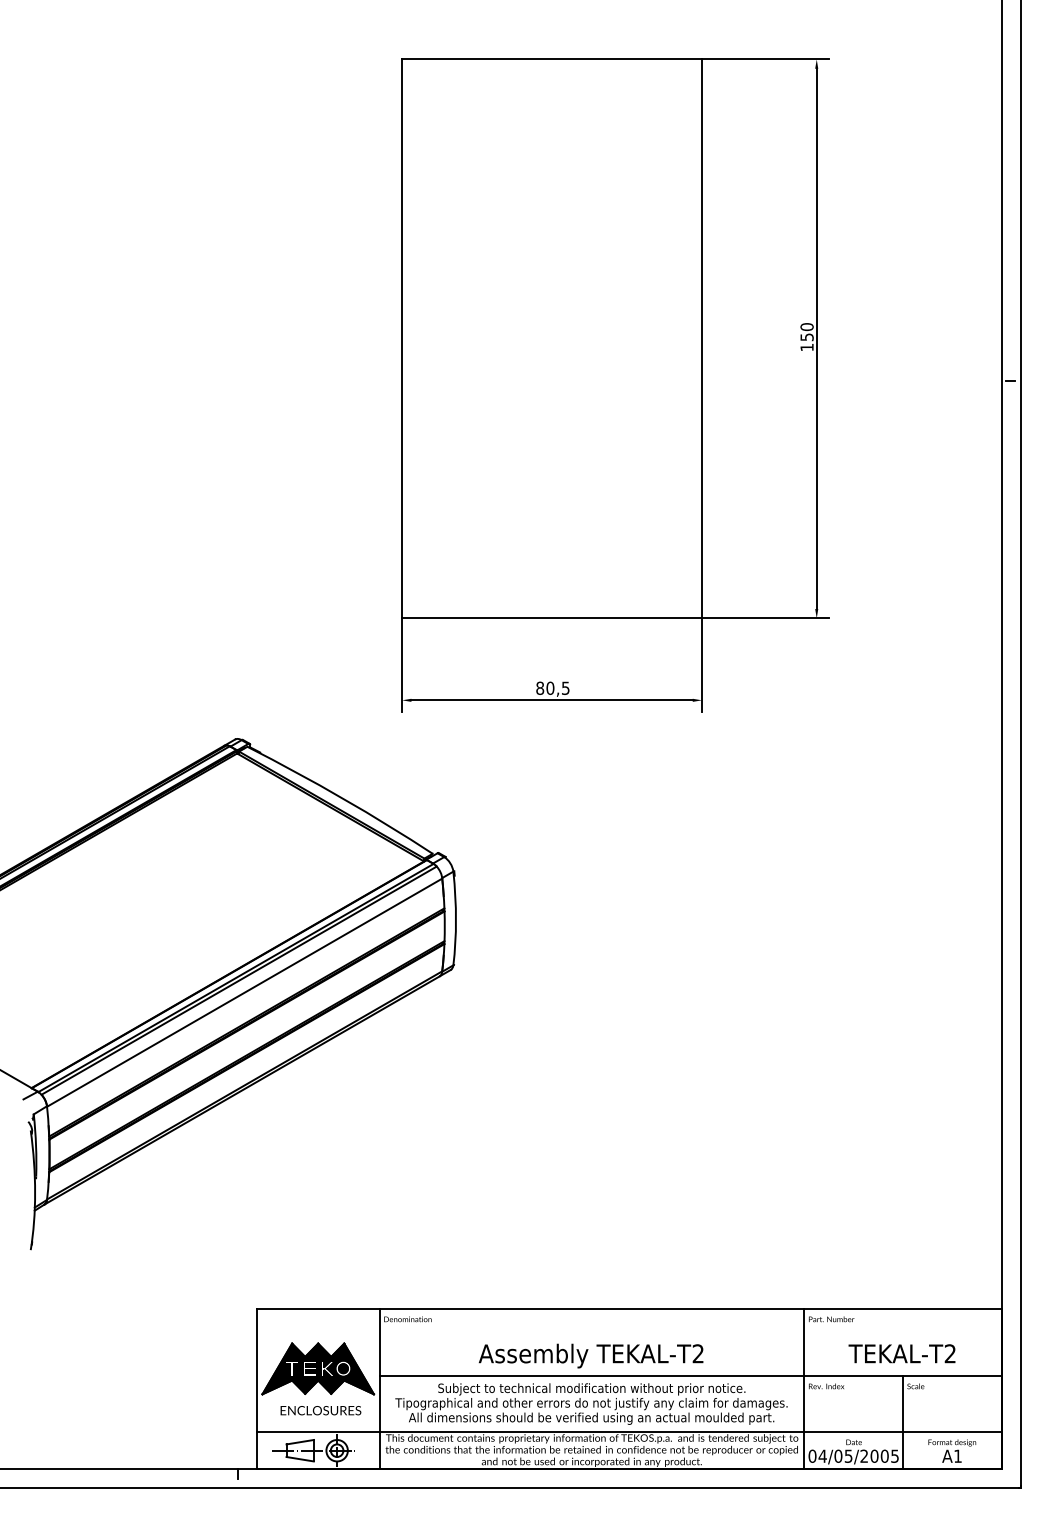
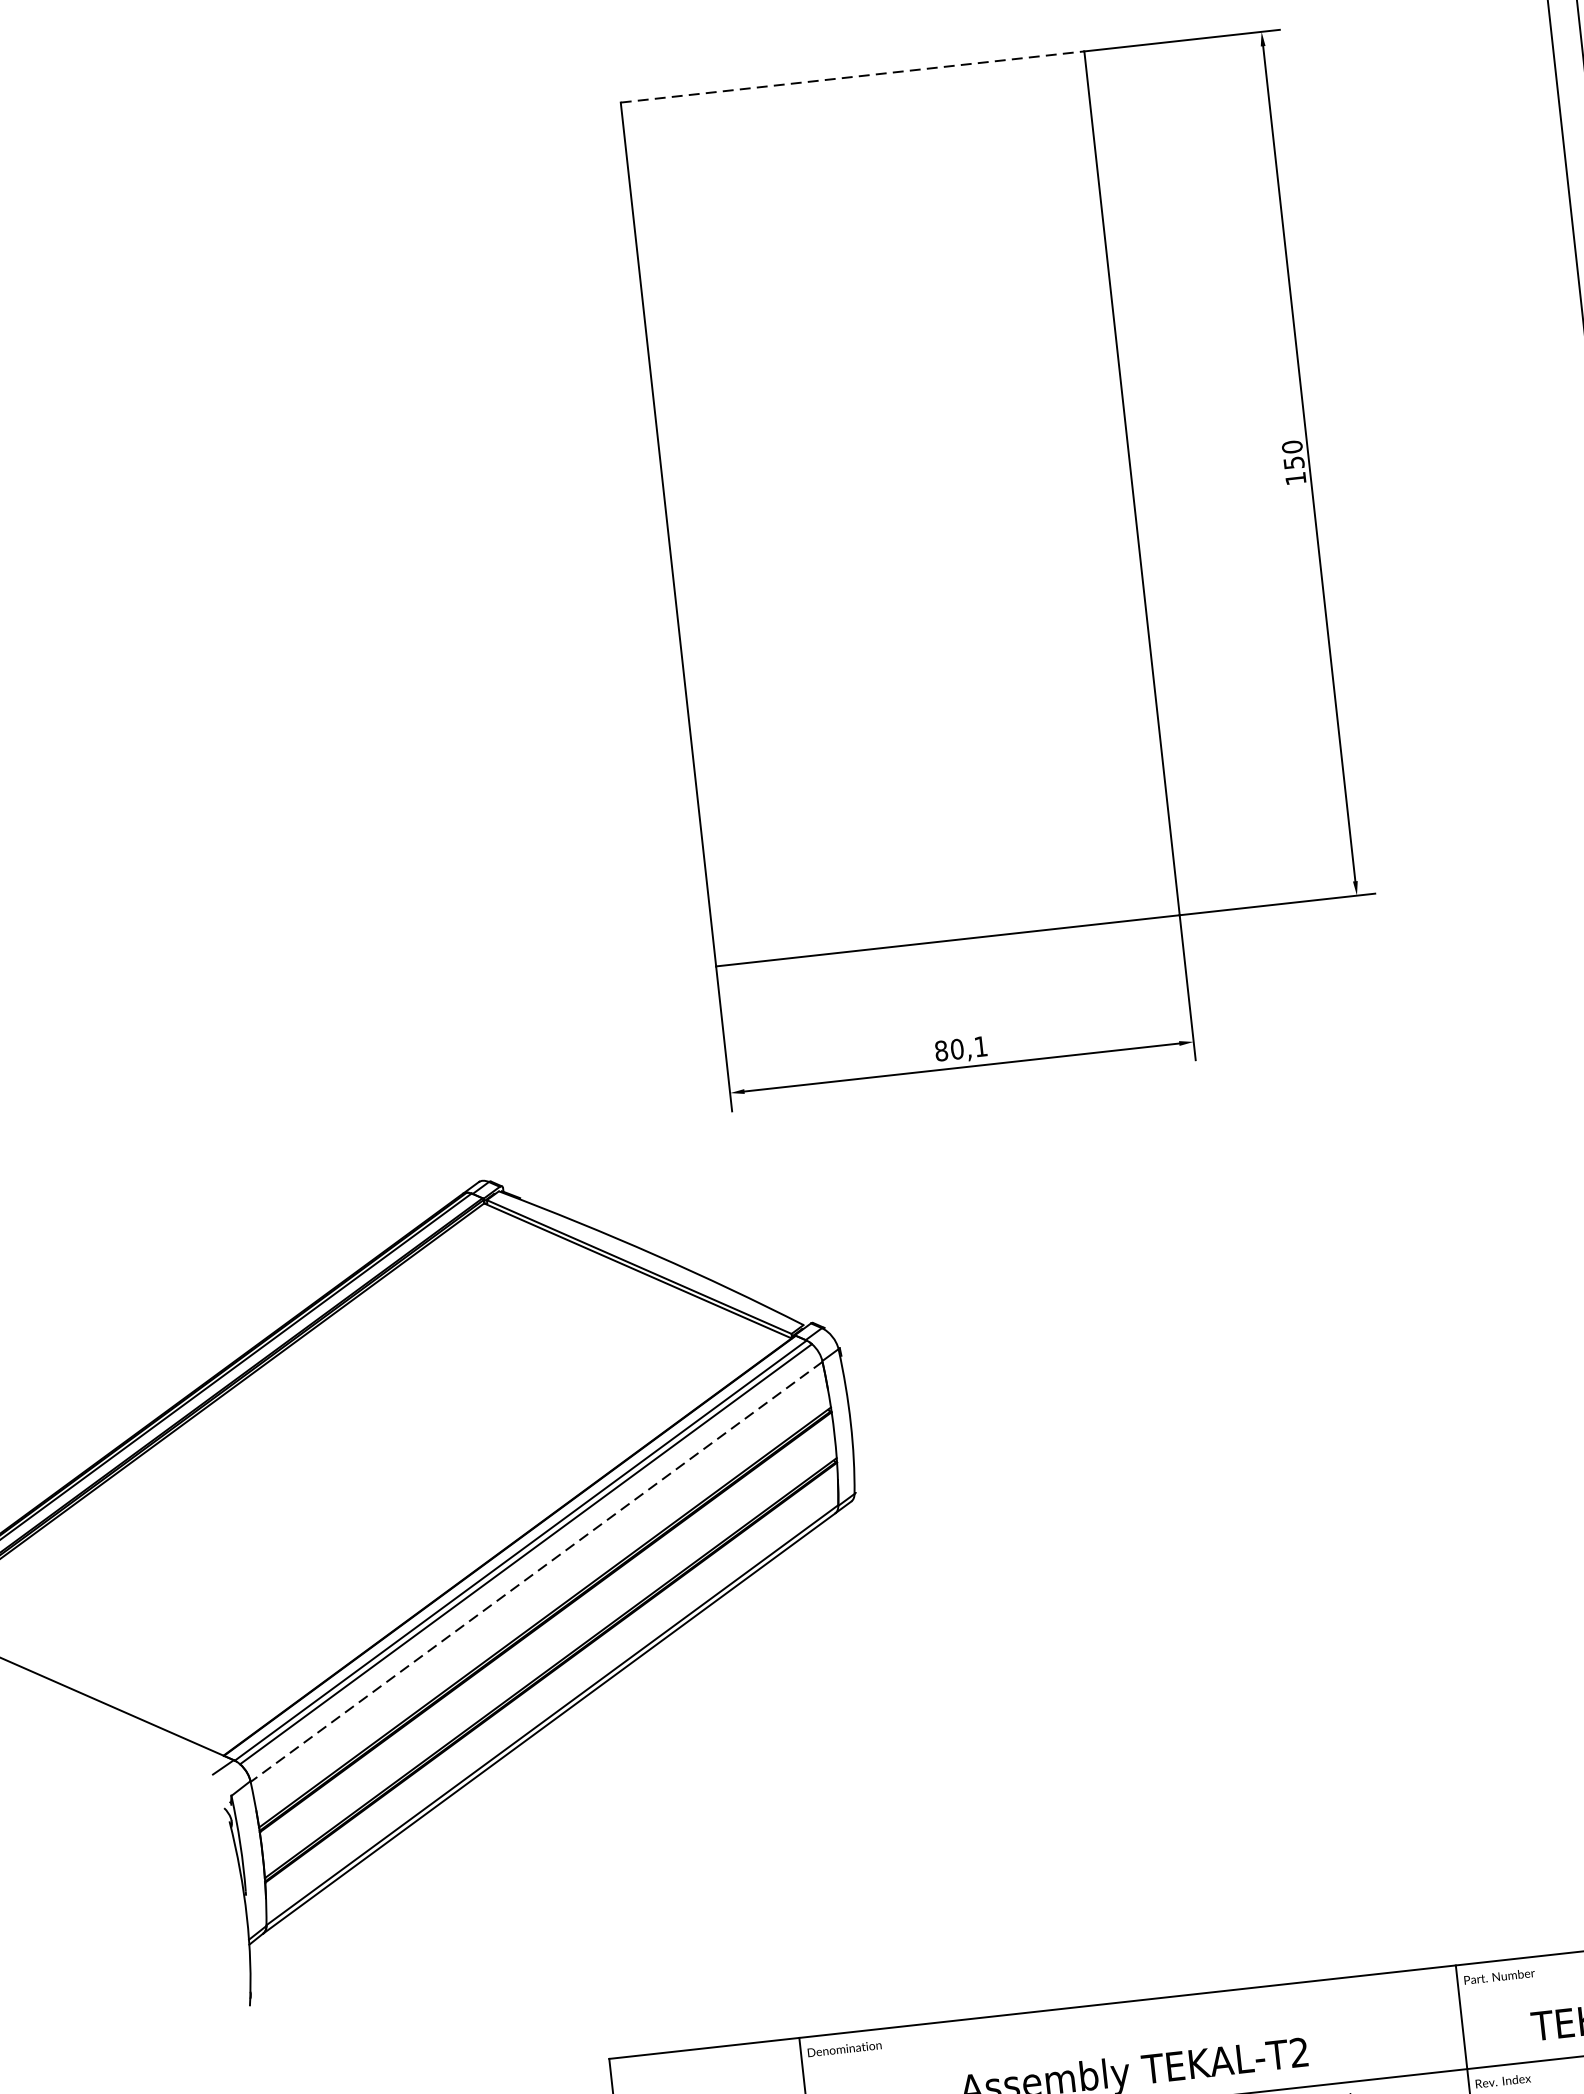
line: (552, 59) -> (853, 76), solid -> dashed
text: (565, 687) -> (980, 1045), 80,5 -> 80,1
line: (244, 992) -> (536, 1571), solid -> dashed

